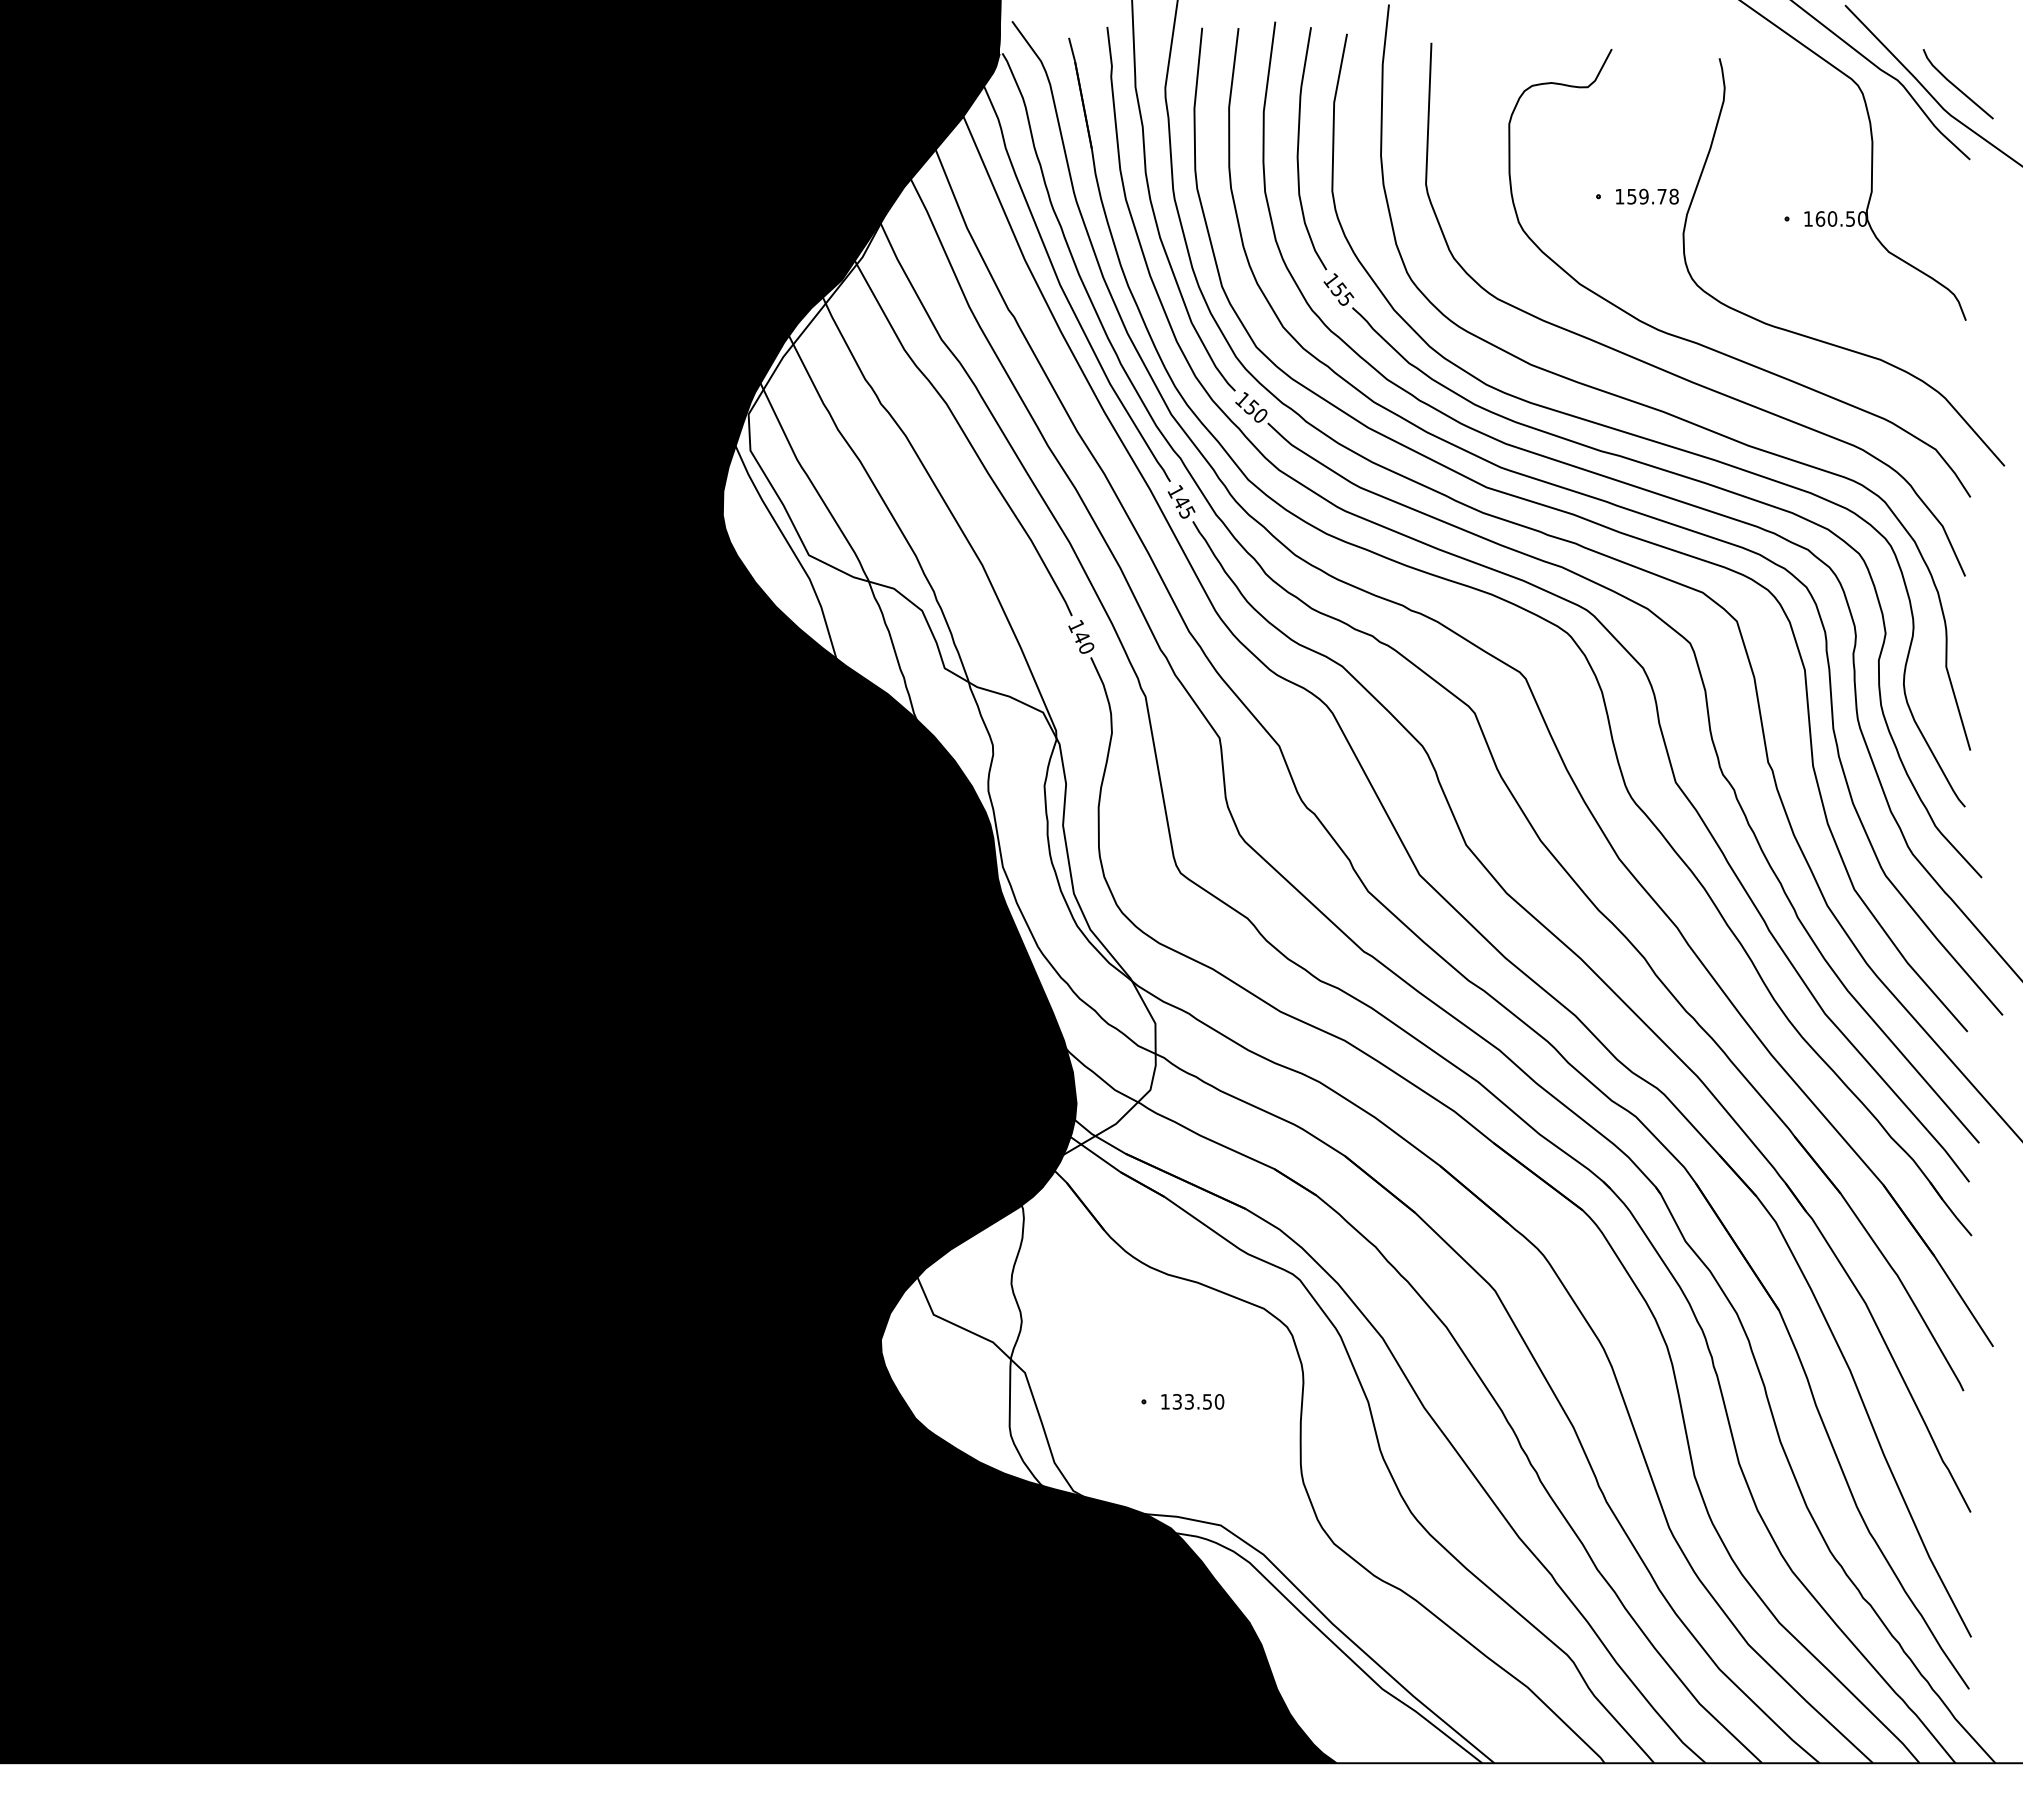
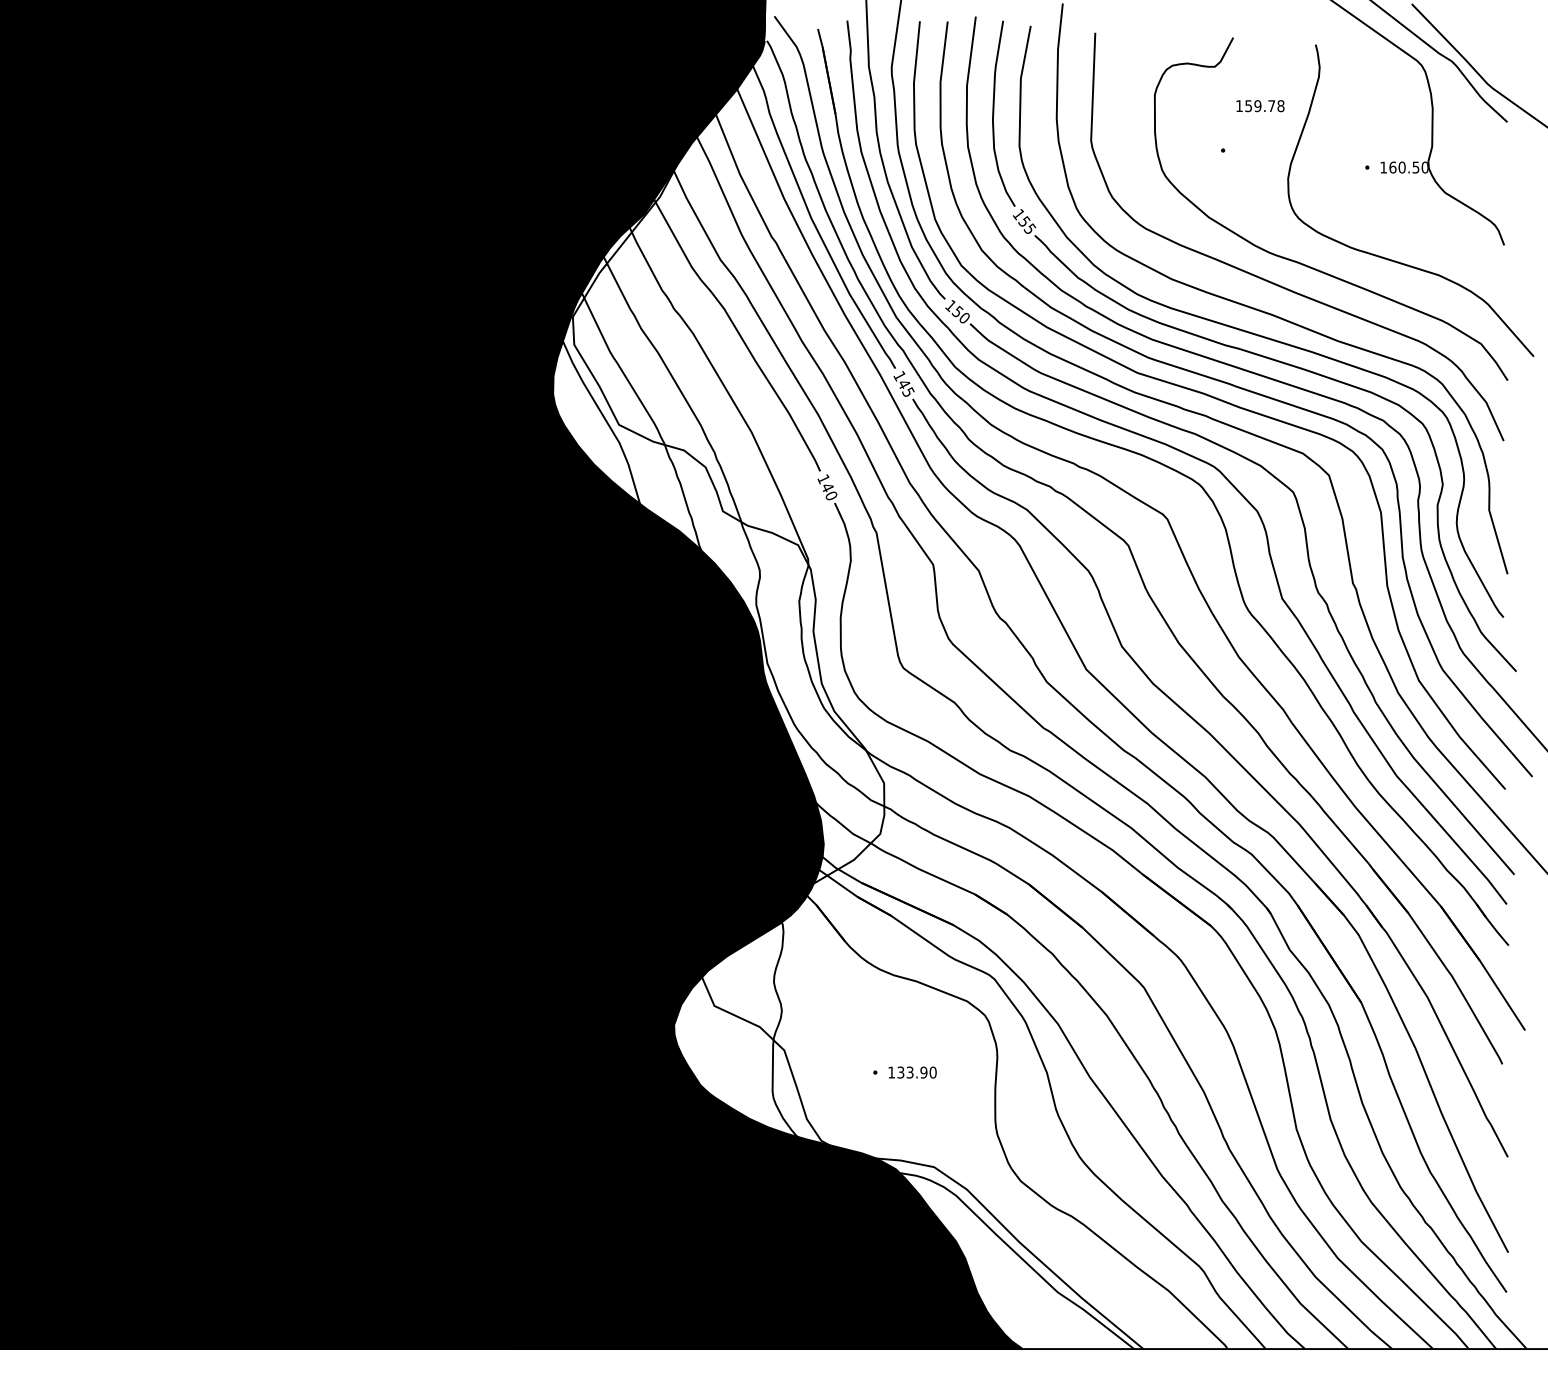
line: (1955, 85) -> (1496, 65), removed
text: (1647, 196) -> (1260, 105), moved
text: (1207, 1401) -> (923, 1072), 133.50 -> 133.90

